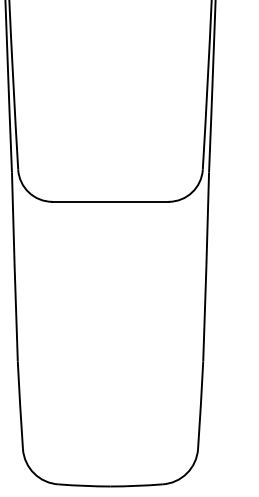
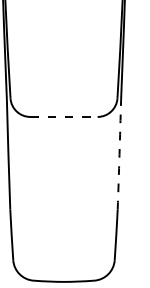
line: (111, 201) -> (64, 116), solid -> dashed
arc: (206, 266) -> (119, 154), solid -> dashed

